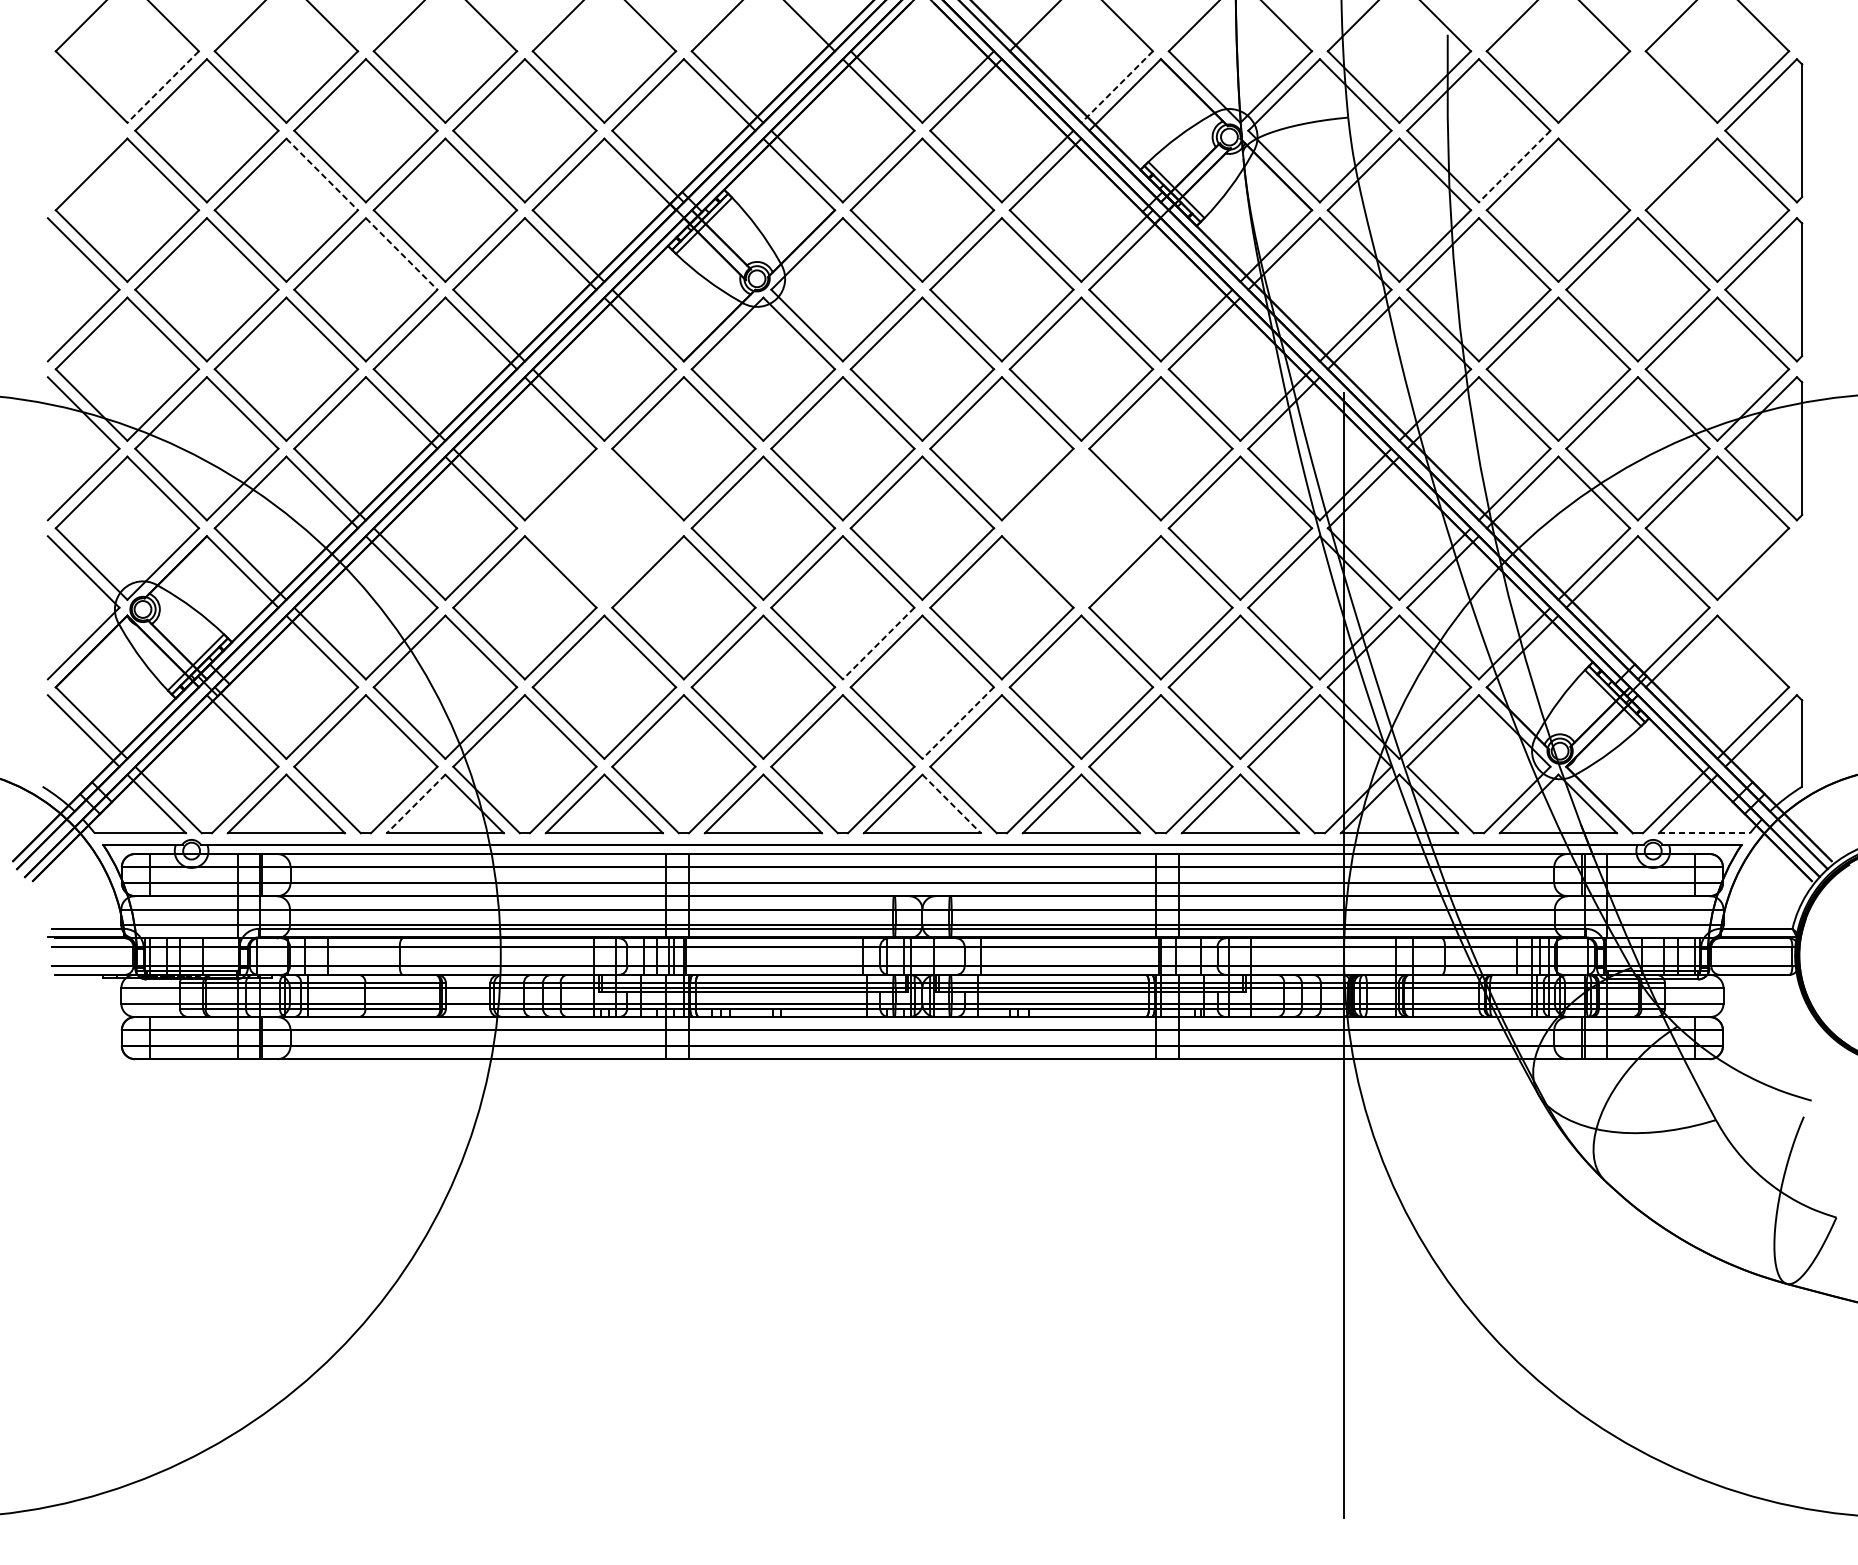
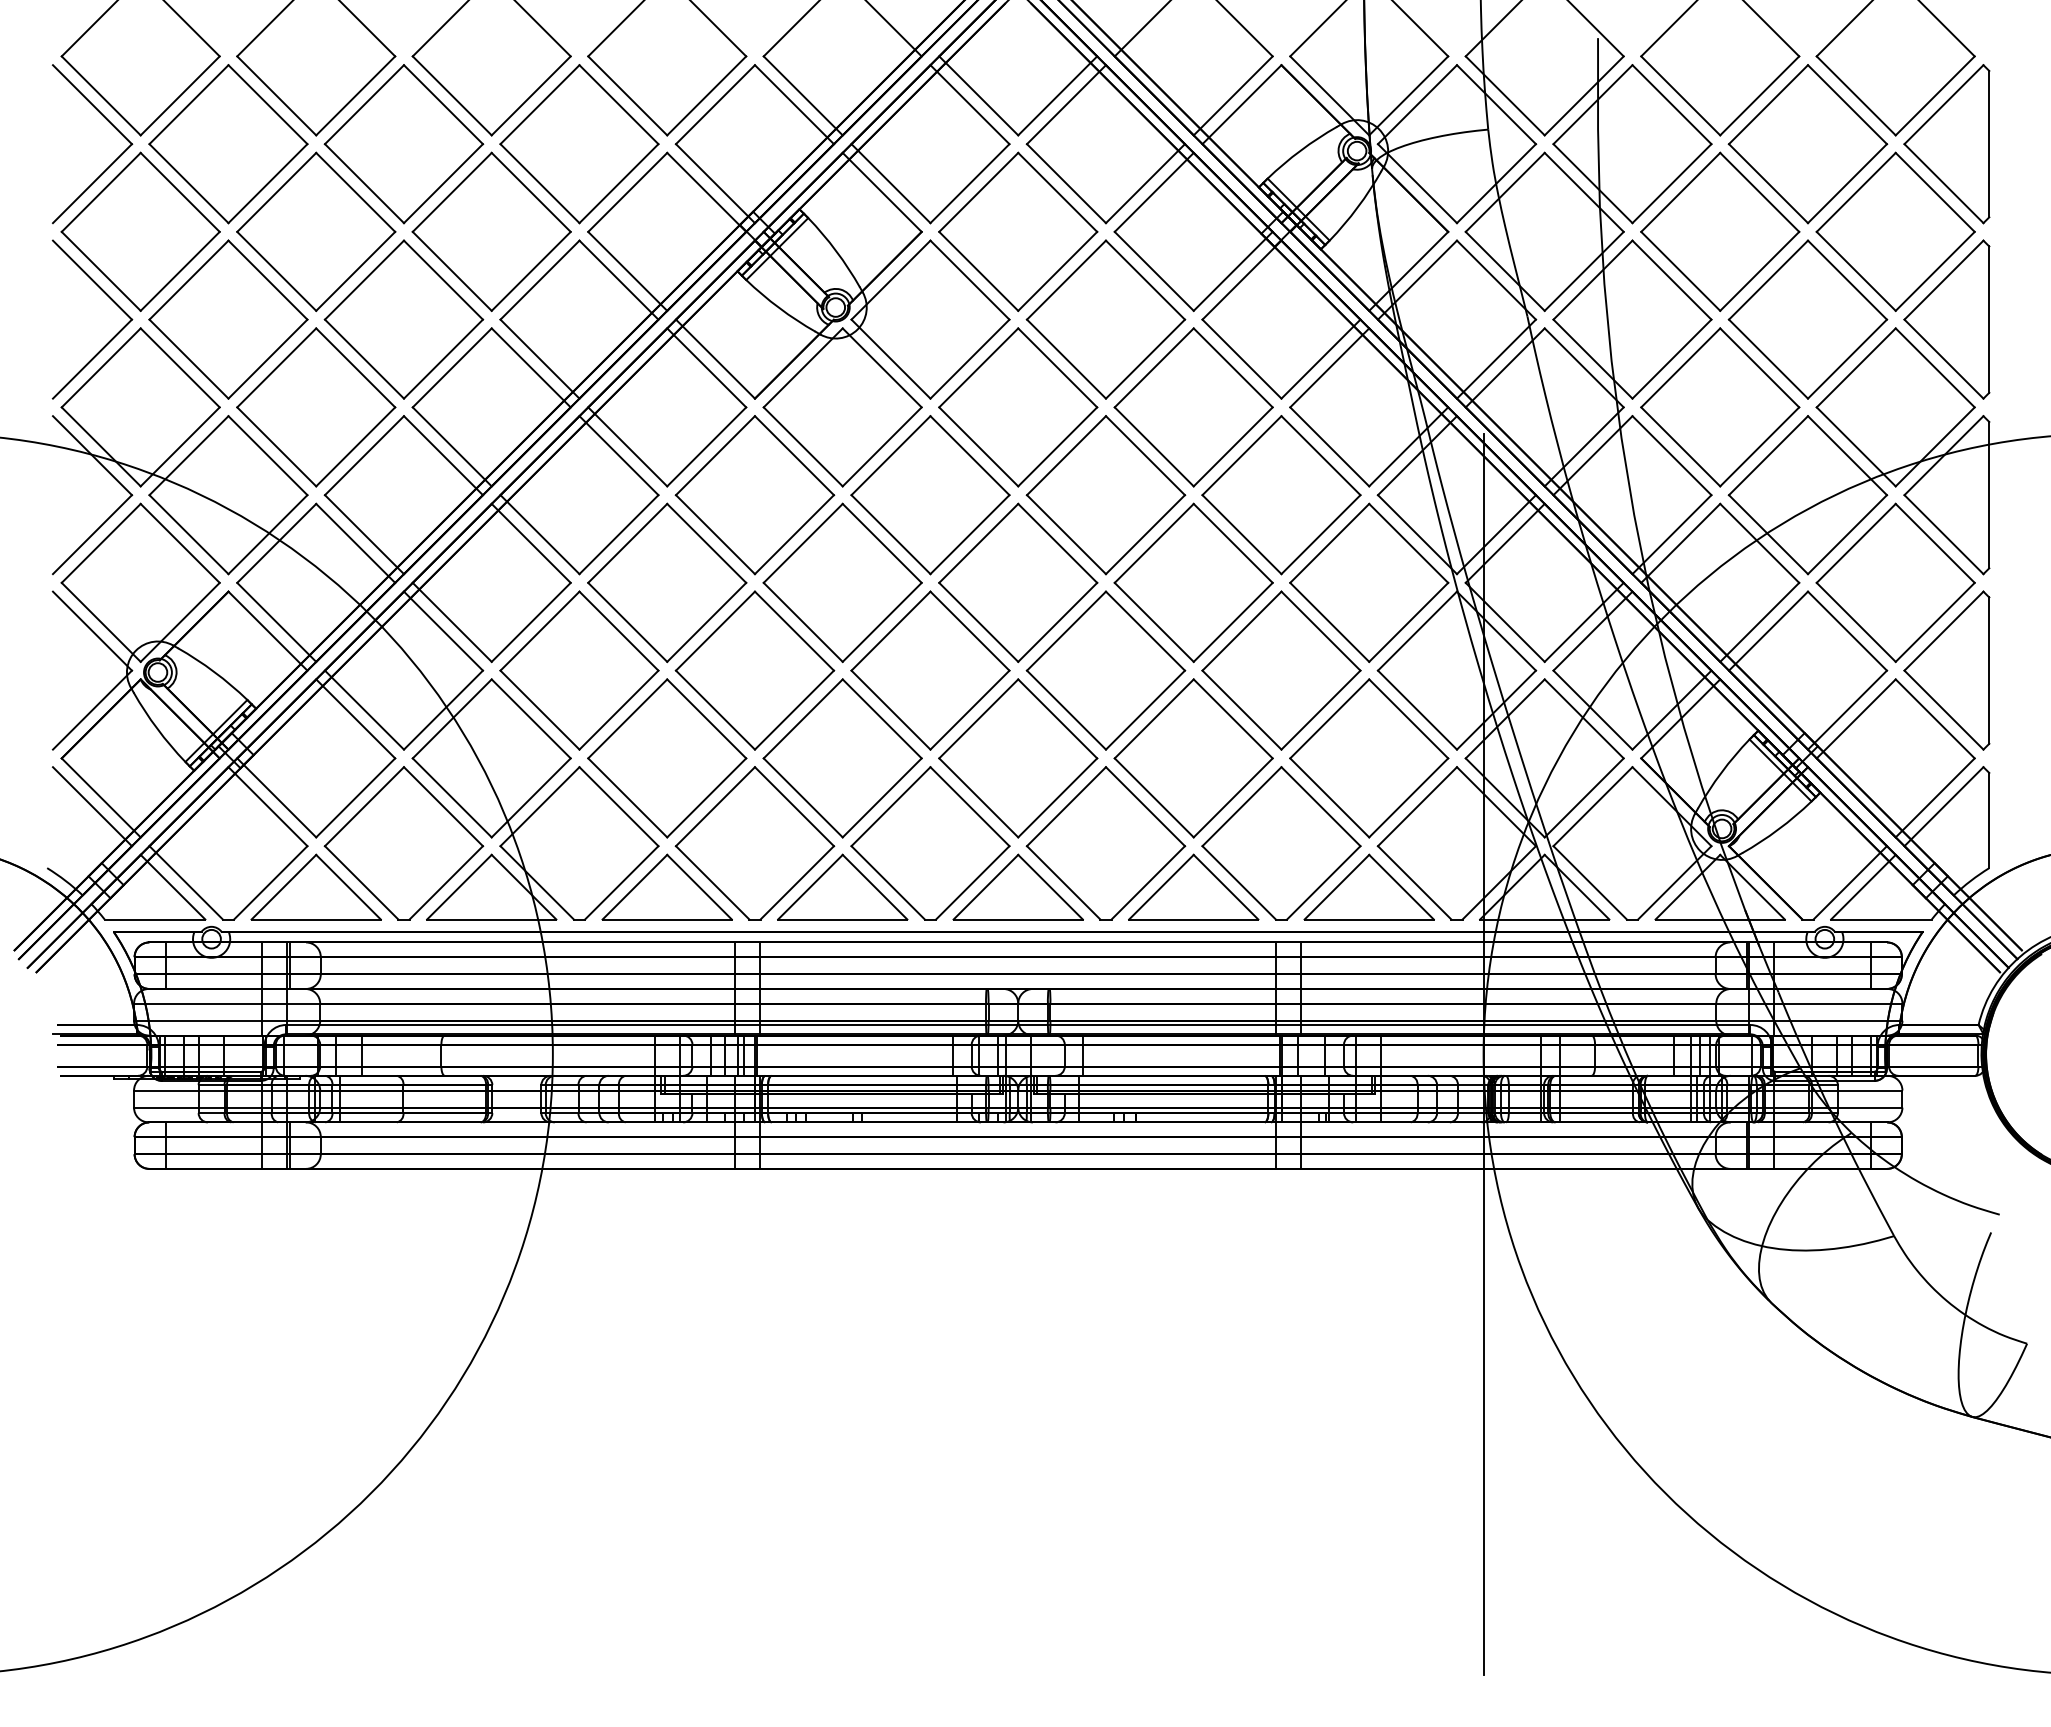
line: (163, 86) -> (180, 95), dashed -> solid
line: (1117, 86) -> (1233, 95), dashed -> solid
part: (100, 113) -> (111, 125), added
part: (1637, 131) -> (1807, 144), added
line: (1514, 166) -> (1671, 183), dashed -> solid
line: (321, 174) -> (355, 192), dashed -> solid
line: (401, 254) -> (443, 280), dashed -> solid
part: (604, 527) -> (667, 582), added
part: (1081, 527) -> (1193, 582), added
part: (1763, 607) -> (1946, 670), added
line: (878, 643) -> (969, 710), dashed -> solid
line: (957, 722) -> (1057, 797), dashed -> solid
line: (416, 804) -> (459, 887), dashed -> solid
line: (951, 804) -> (1050, 887), dashed -> solid
line: (1704, 833) -> (1881, 919), dashed -> solid

